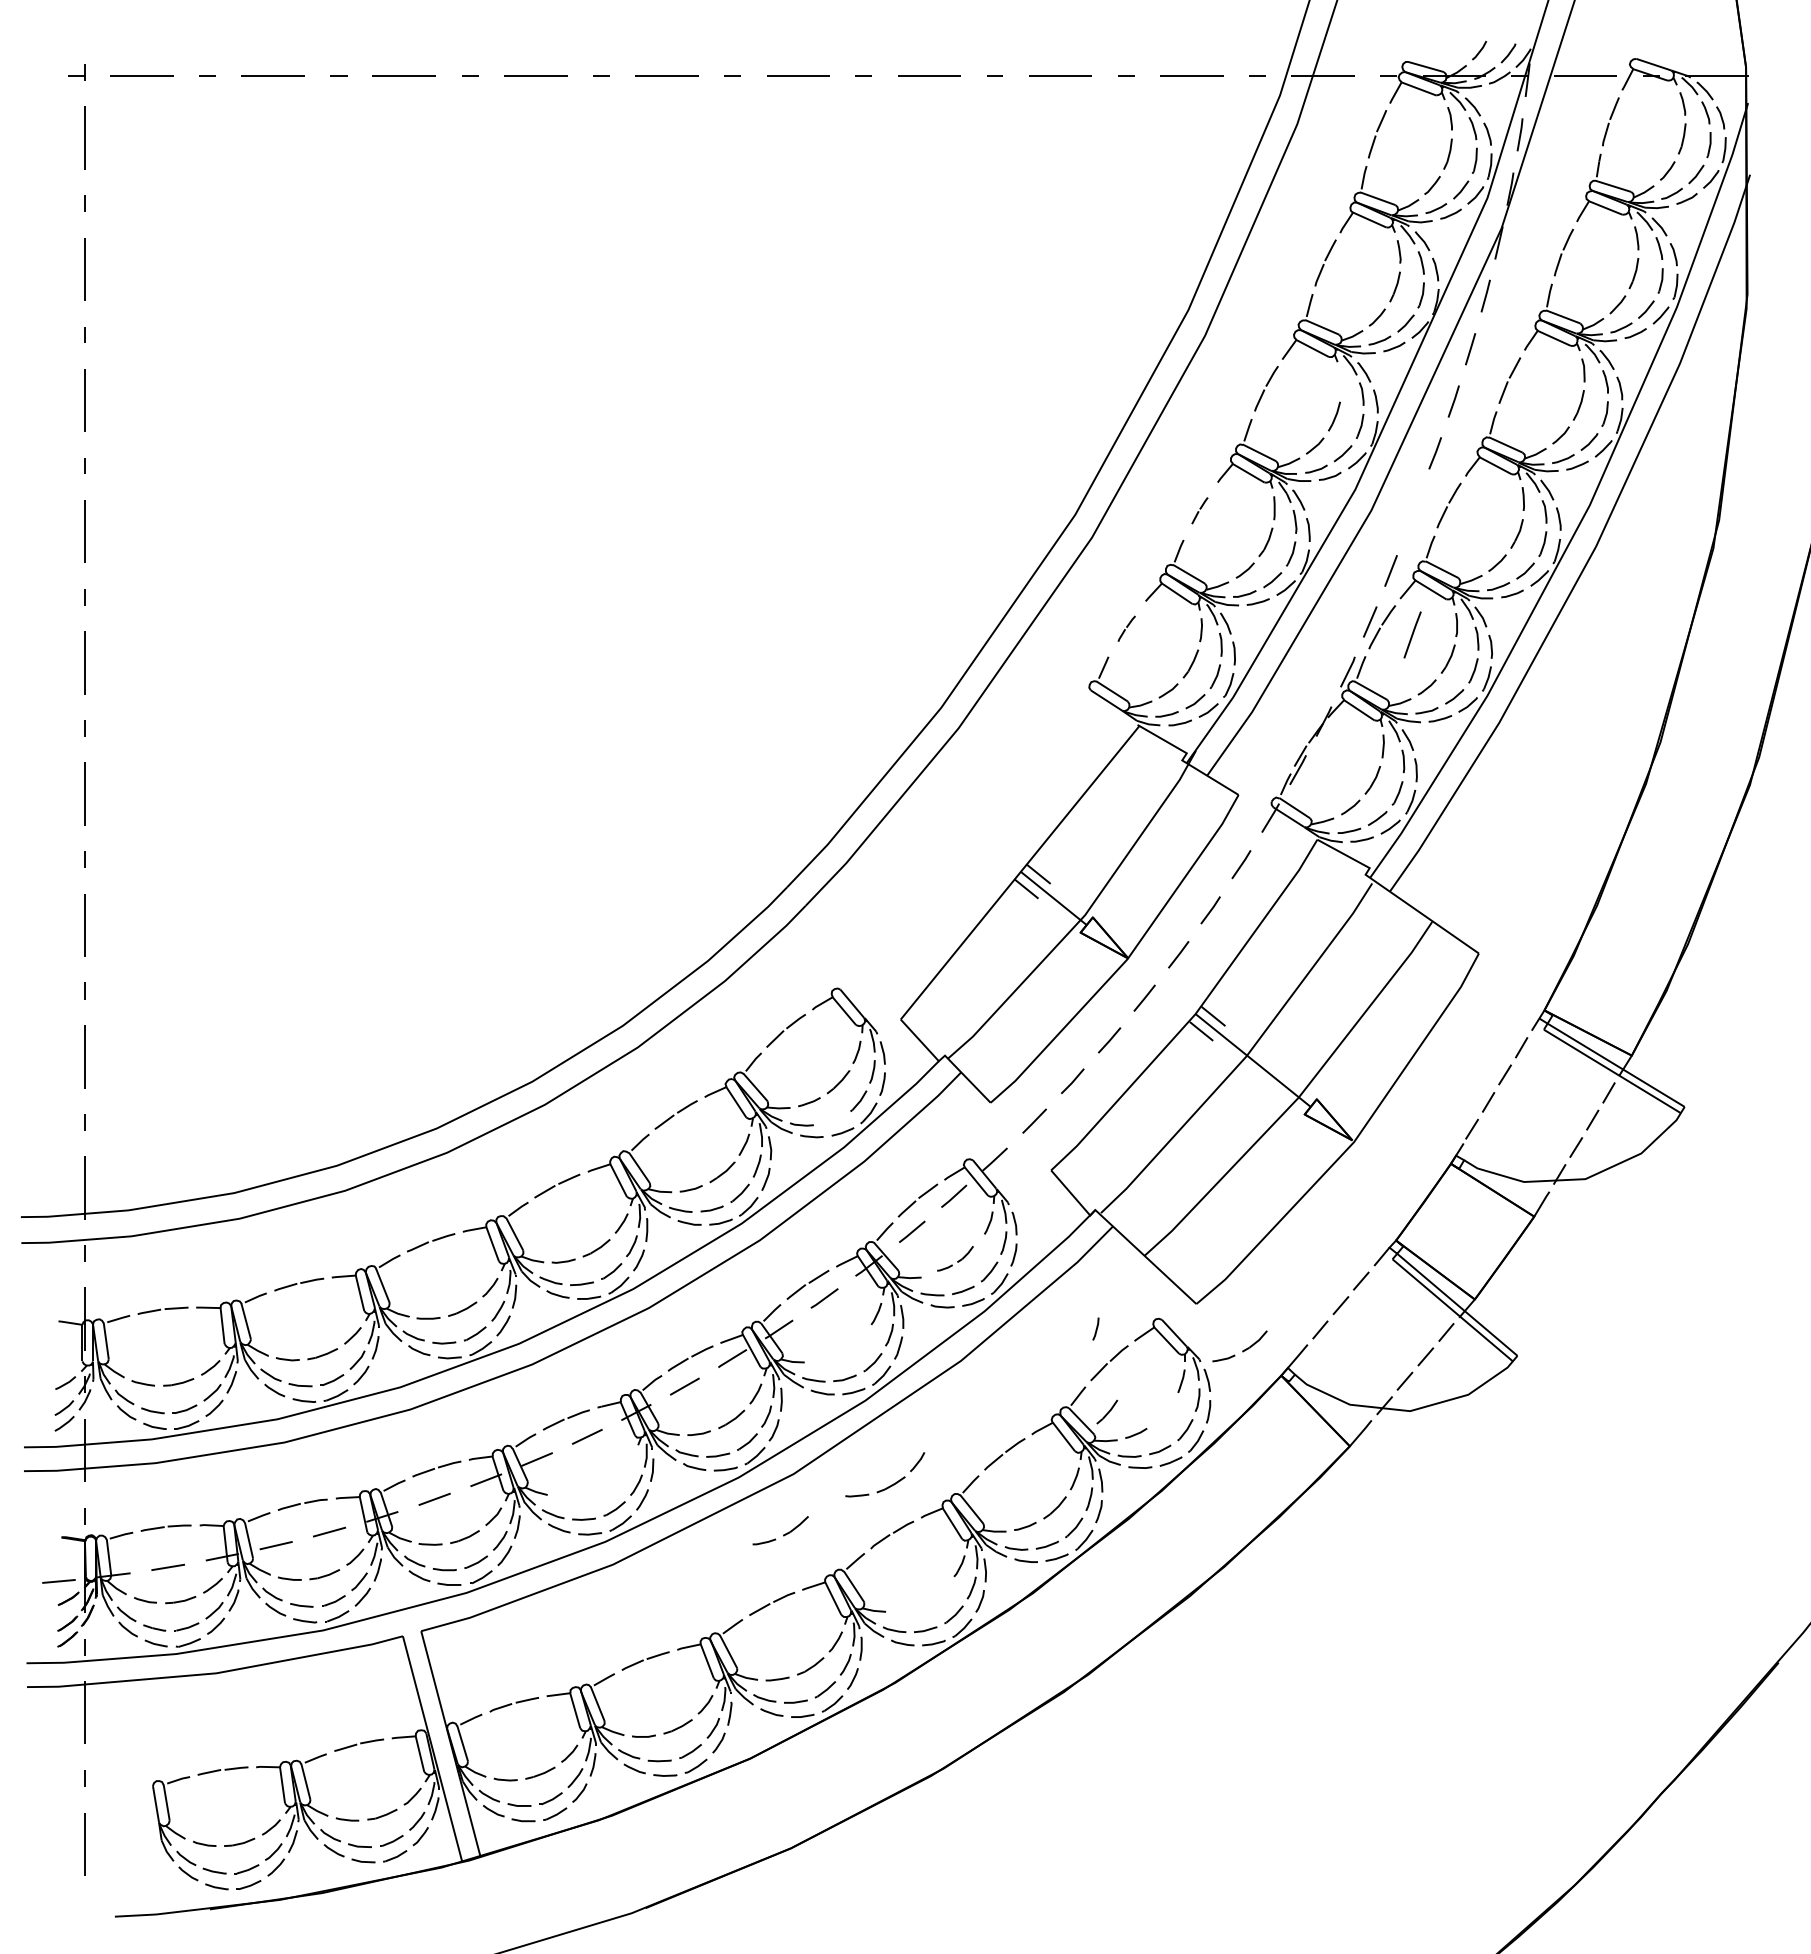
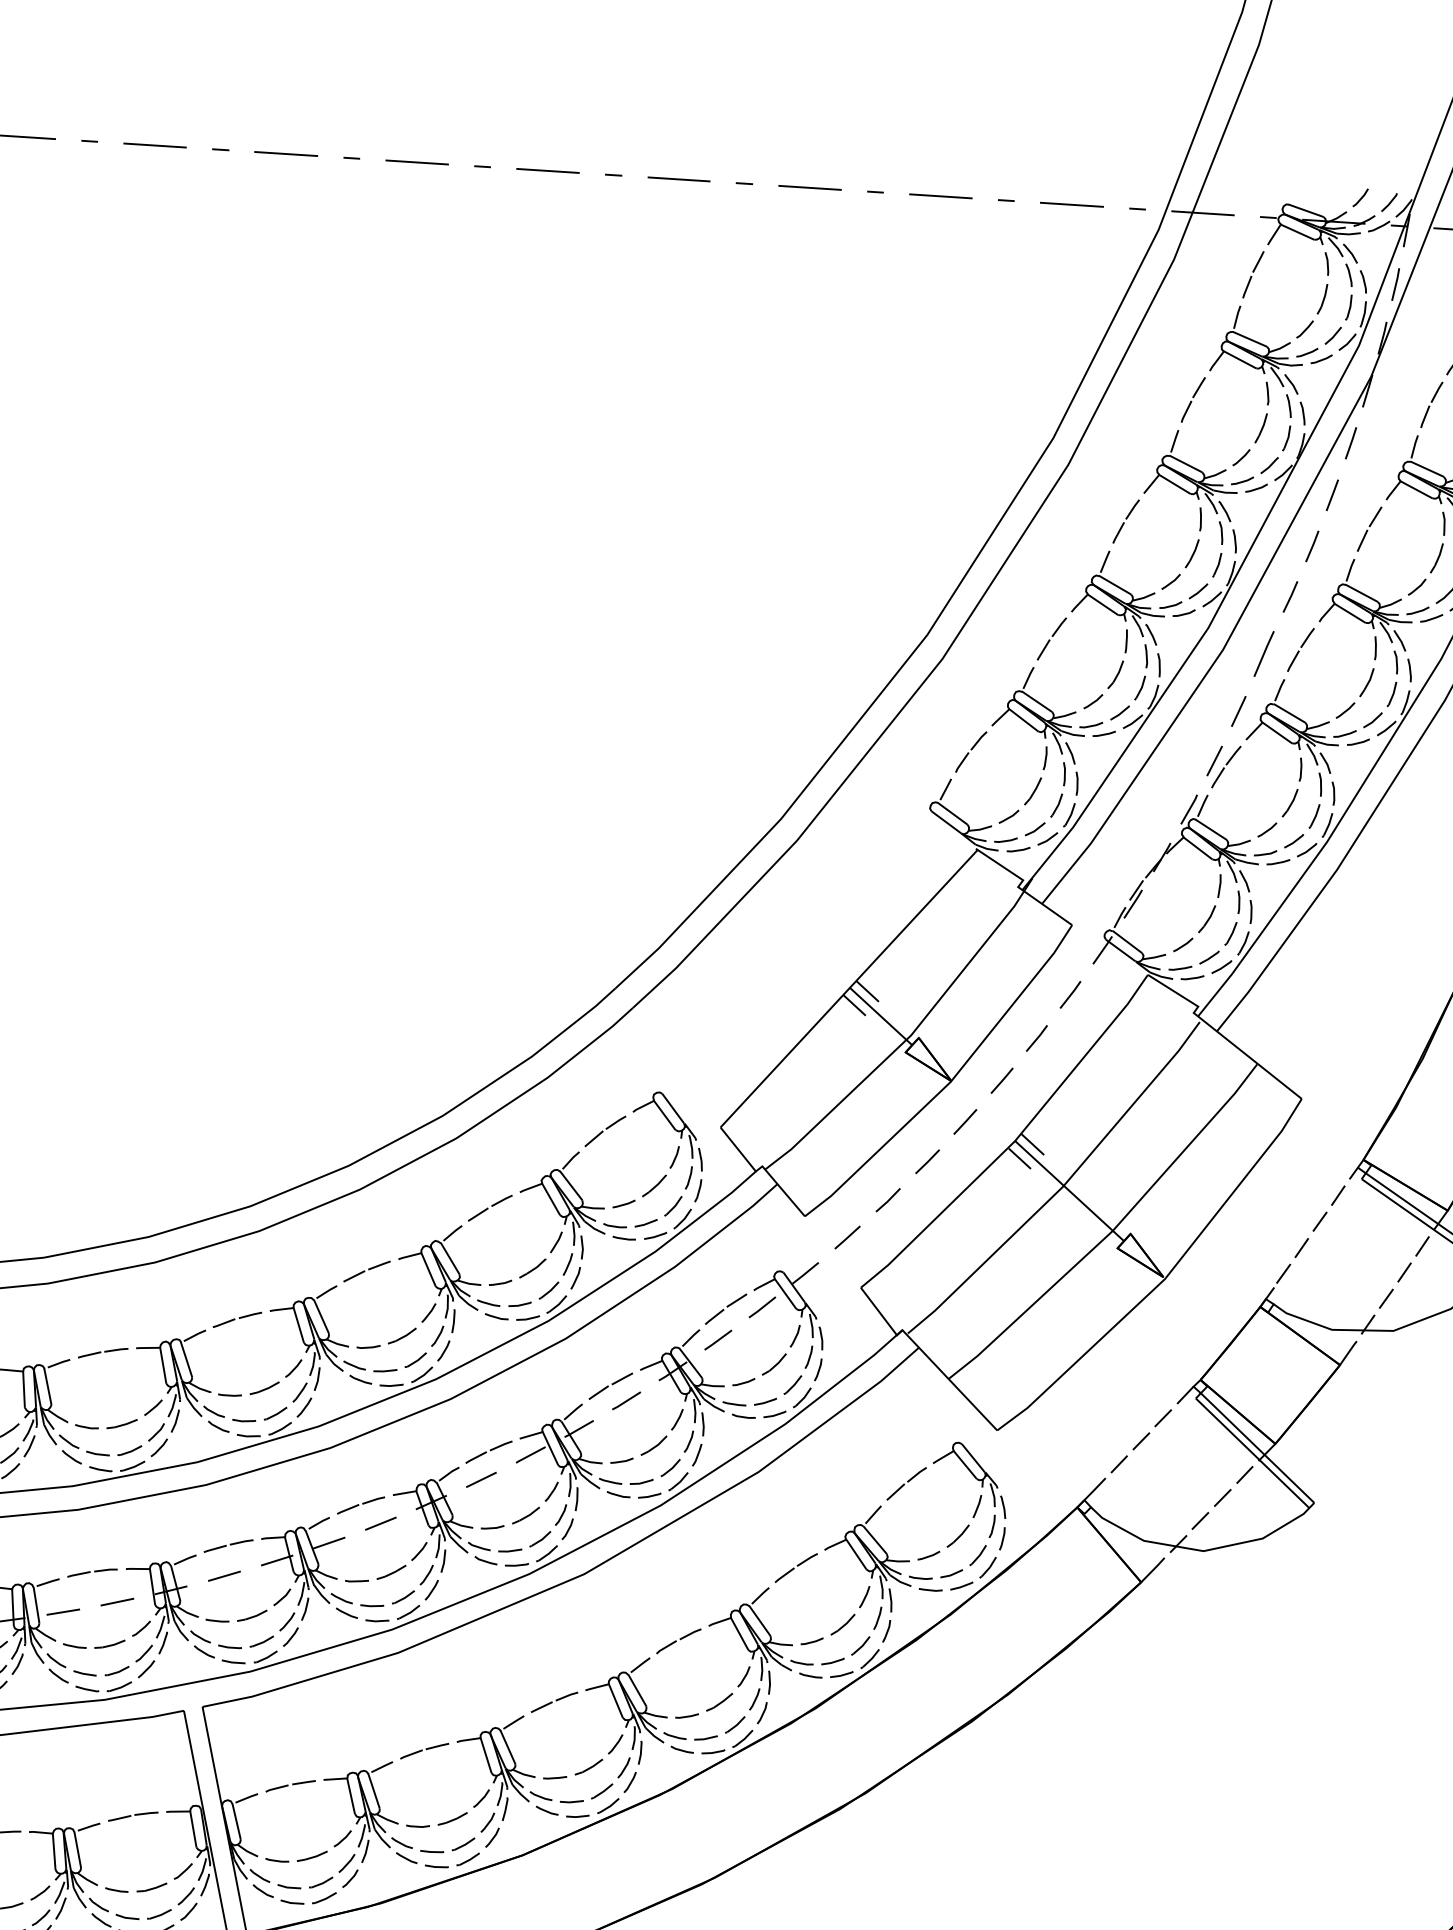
line: (1340, 381) -> (1200, 519), added
part: (1199, 510) -> (1051, 638), size x1.67
part: (1126, 628) -> (971, 751), size x1.67
line: (1412, 634) -> (1264, 653), moved
line: (832, 1119) -> (645, 1222), added
part: (955, 1258) -> (759, 1369), size x1.43
line: (1096, 1328) -> (895, 1448), removed
part: (1239, 1346) -> (638, 1449), moved
part: (1107, 1411) -> (958, 1535), moved
part: (891, 1484) -> (391, 1572), moved
part: (780, 1530) -> (703, 1705), moved

